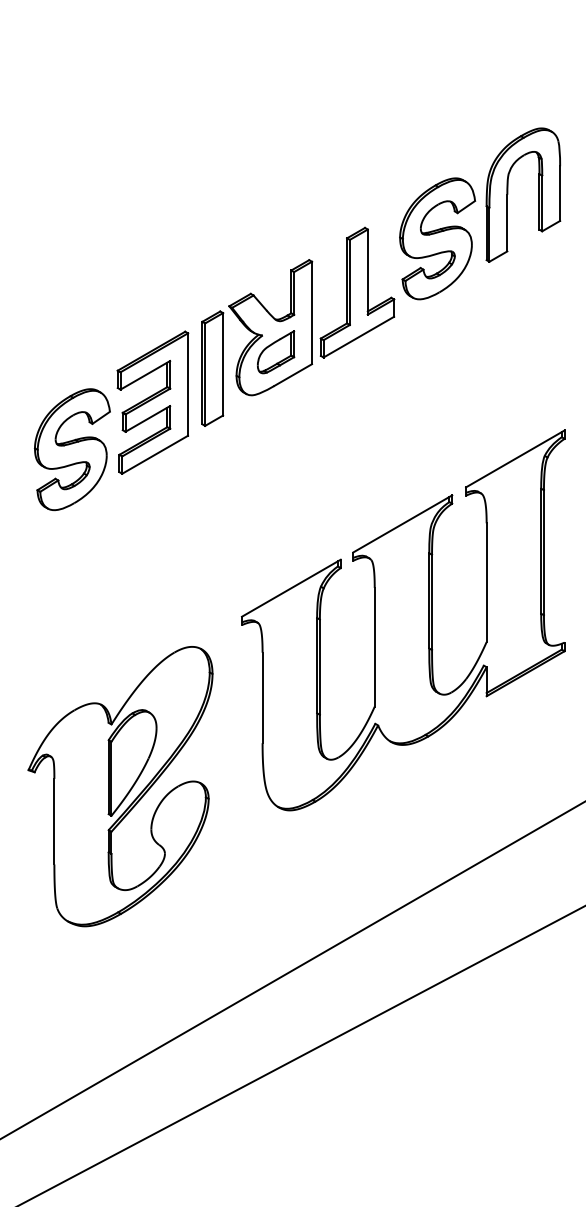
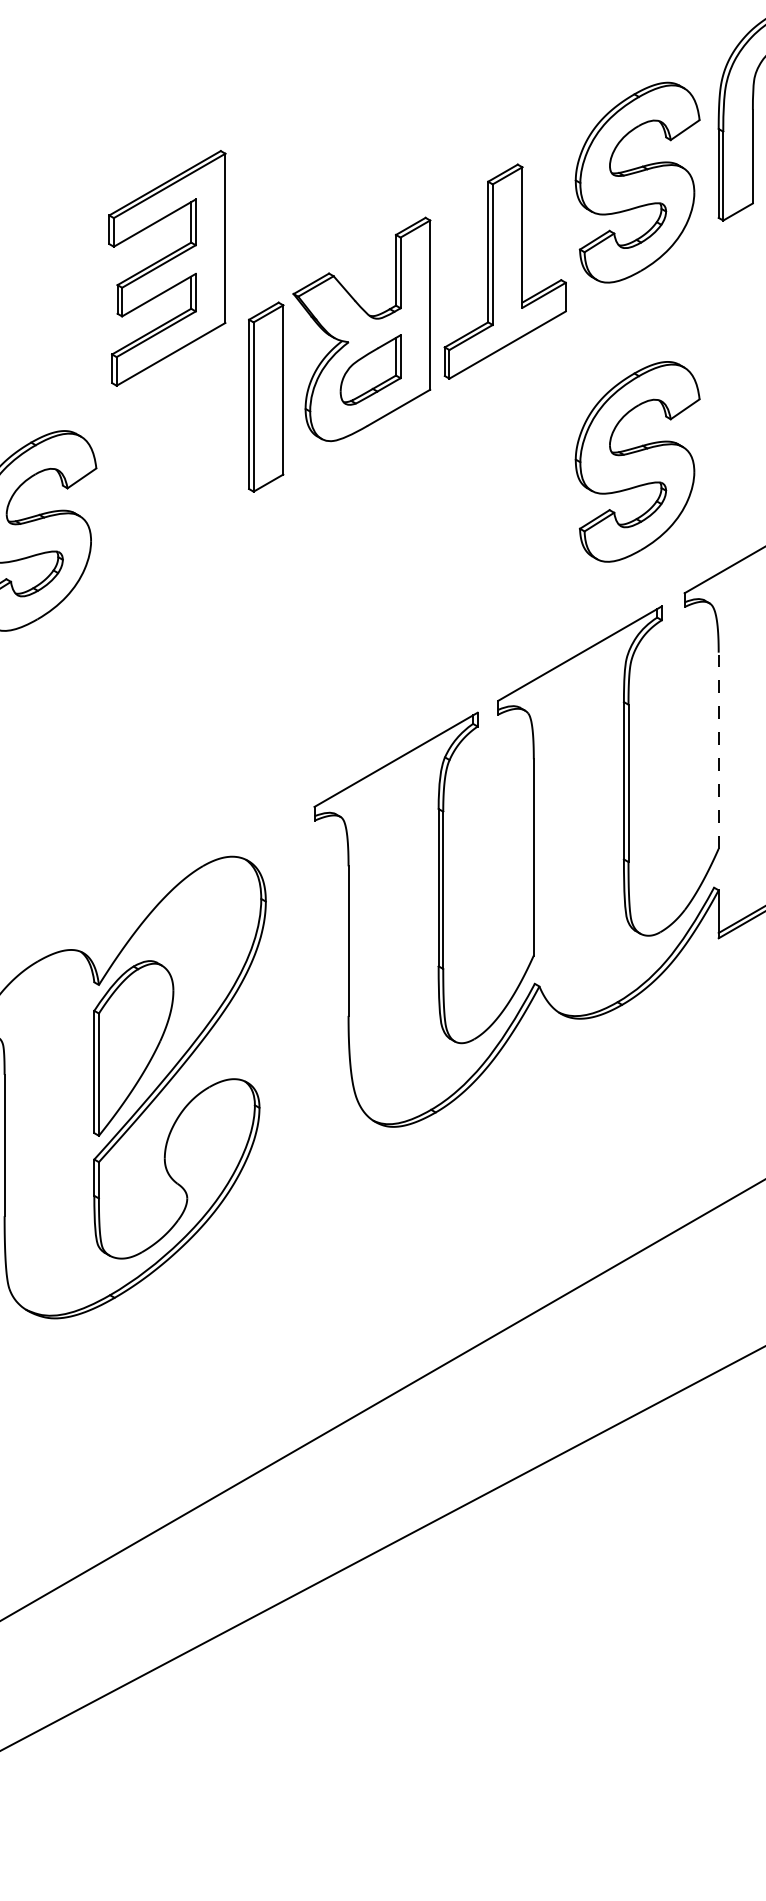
part: (152, 402) -> (166, 267), moved
part: (437, 407) -> (637, 461), added
line: (486, 582) -> (718, 750), solid -> dashed

